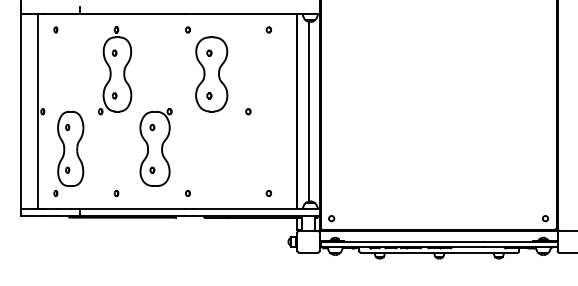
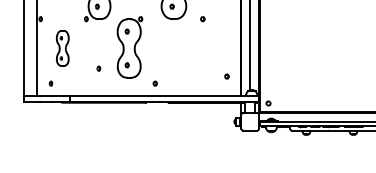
part: (70, 148) -> (62, 48), size x0.6
part: (116, 192) -> (98, 67), moved
part: (268, 193) -> (226, 76), moved

